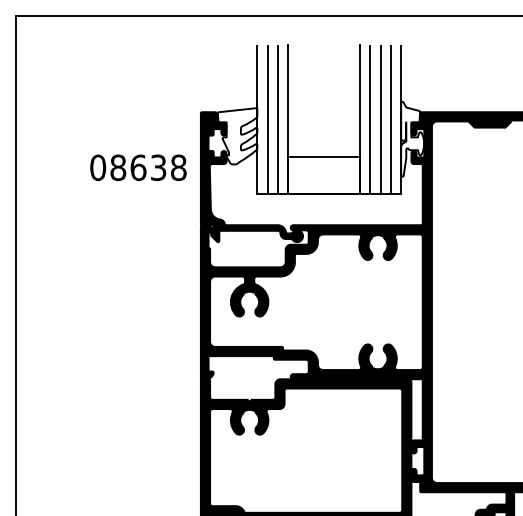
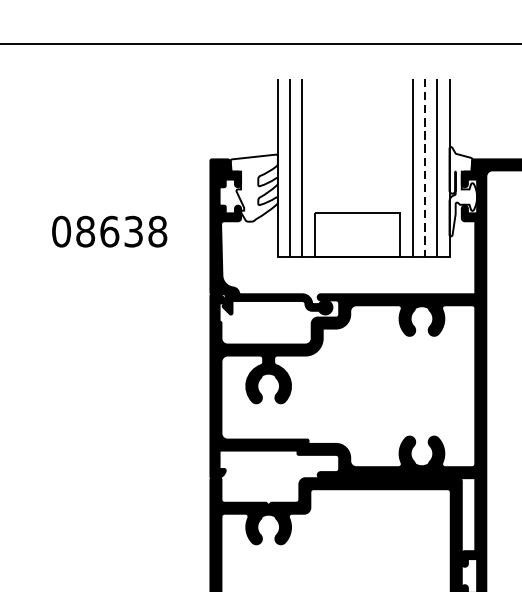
line: (288, 119) -> (315, 168), removed
line: (360, 119) -> (400, 168), removed
line: (380, 119) -> (424, 168), solid -> dashed
text: (138, 167) -> (109, 231), moved

